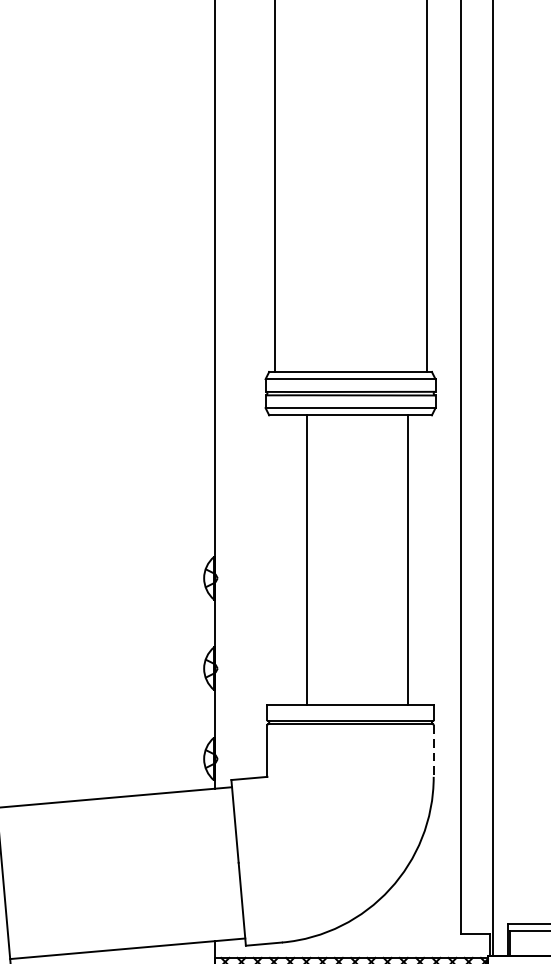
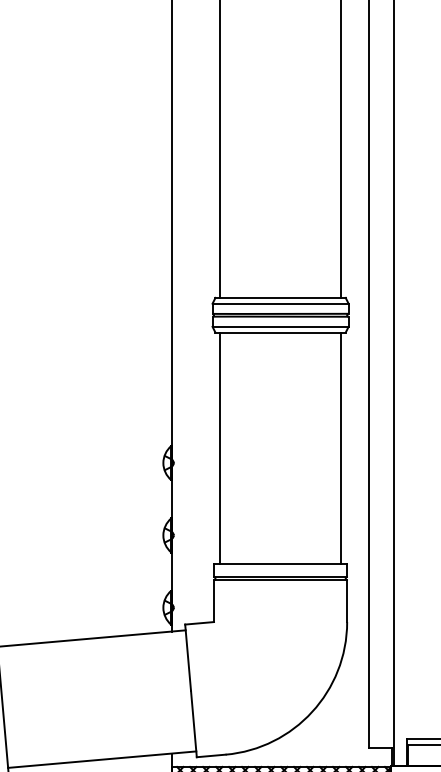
line: (306, 560) -> (219, 448), moved
line: (407, 560) -> (341, 448), moved
line: (434, 751) -> (347, 601), dashed -> solid

